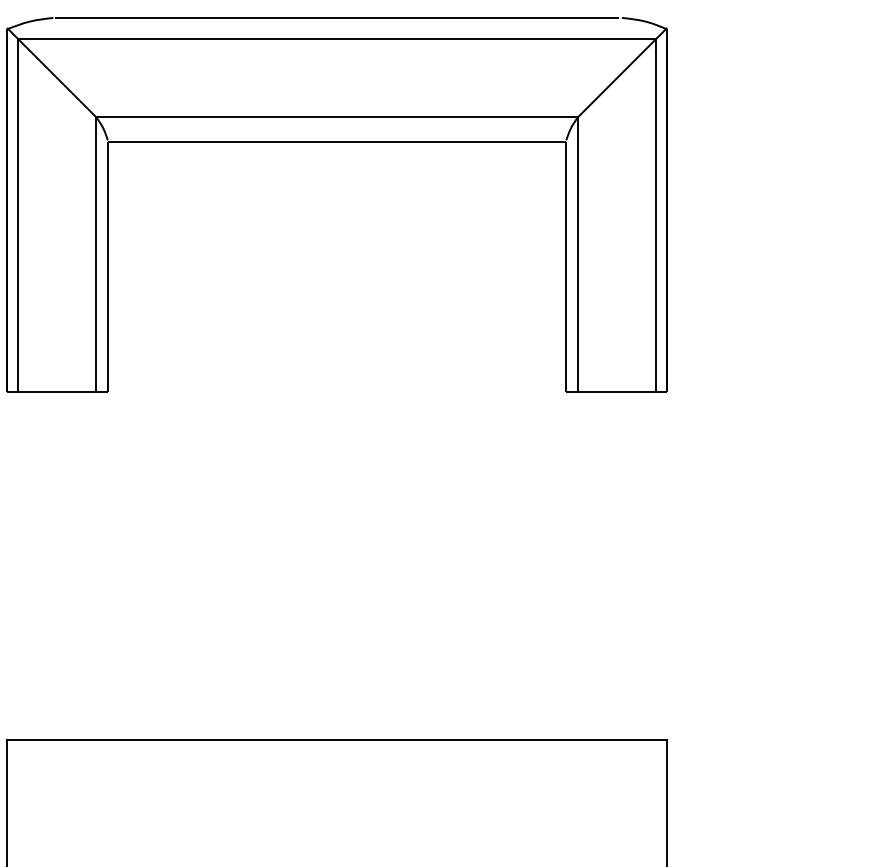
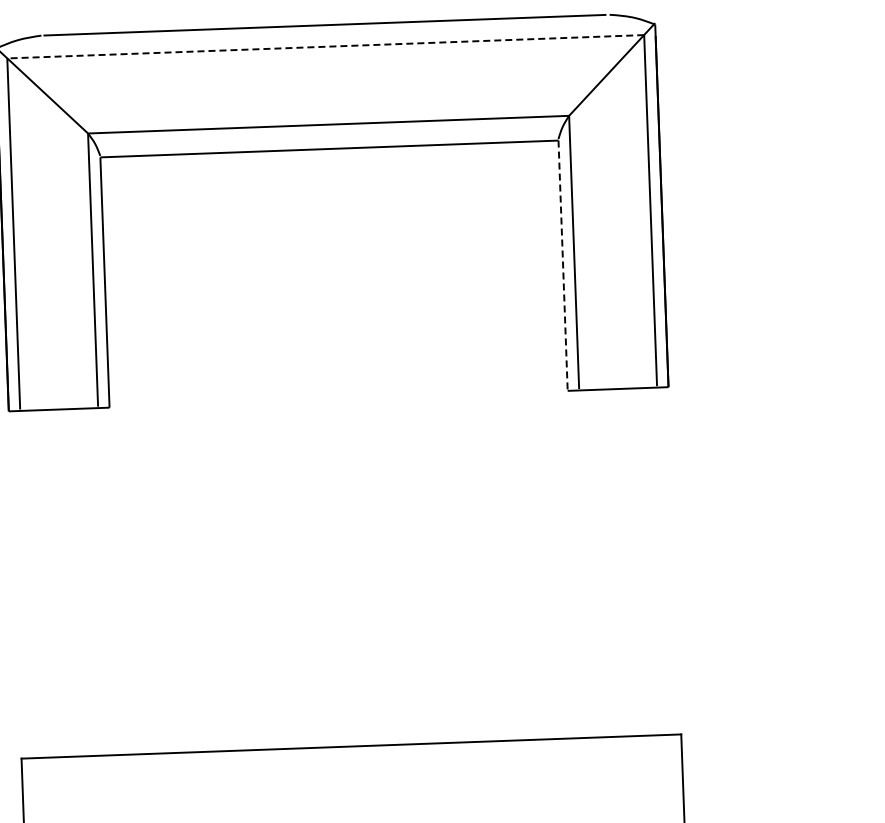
line: (337, 39) -> (326, 46), solid -> dashed
line: (566, 267) -> (563, 266), solid -> dashed

